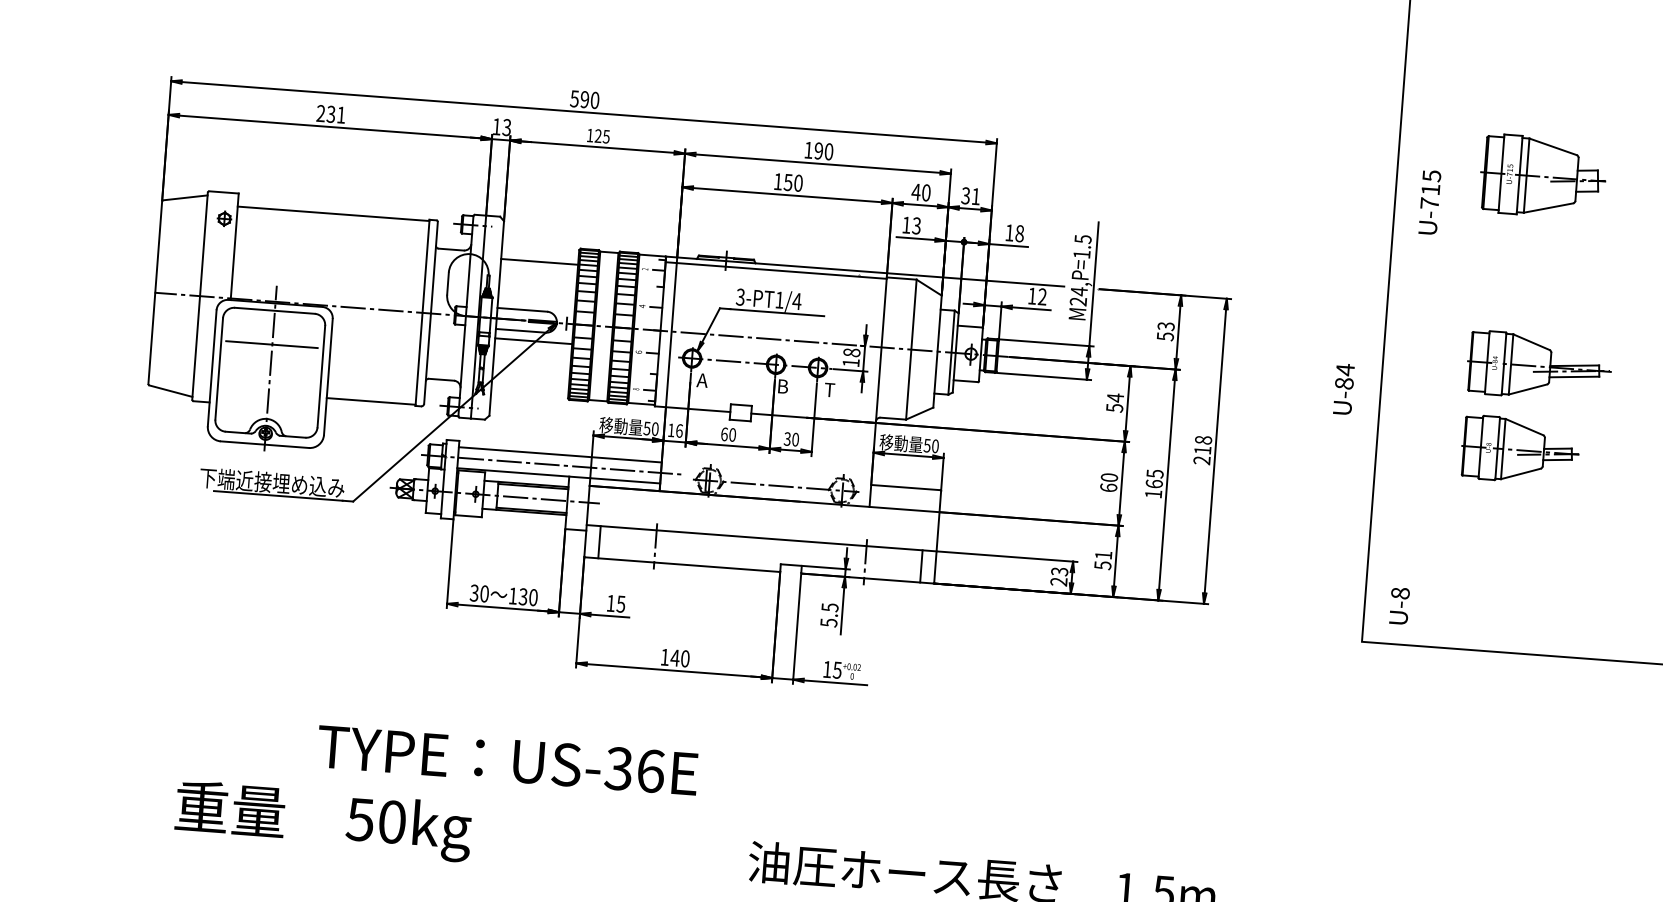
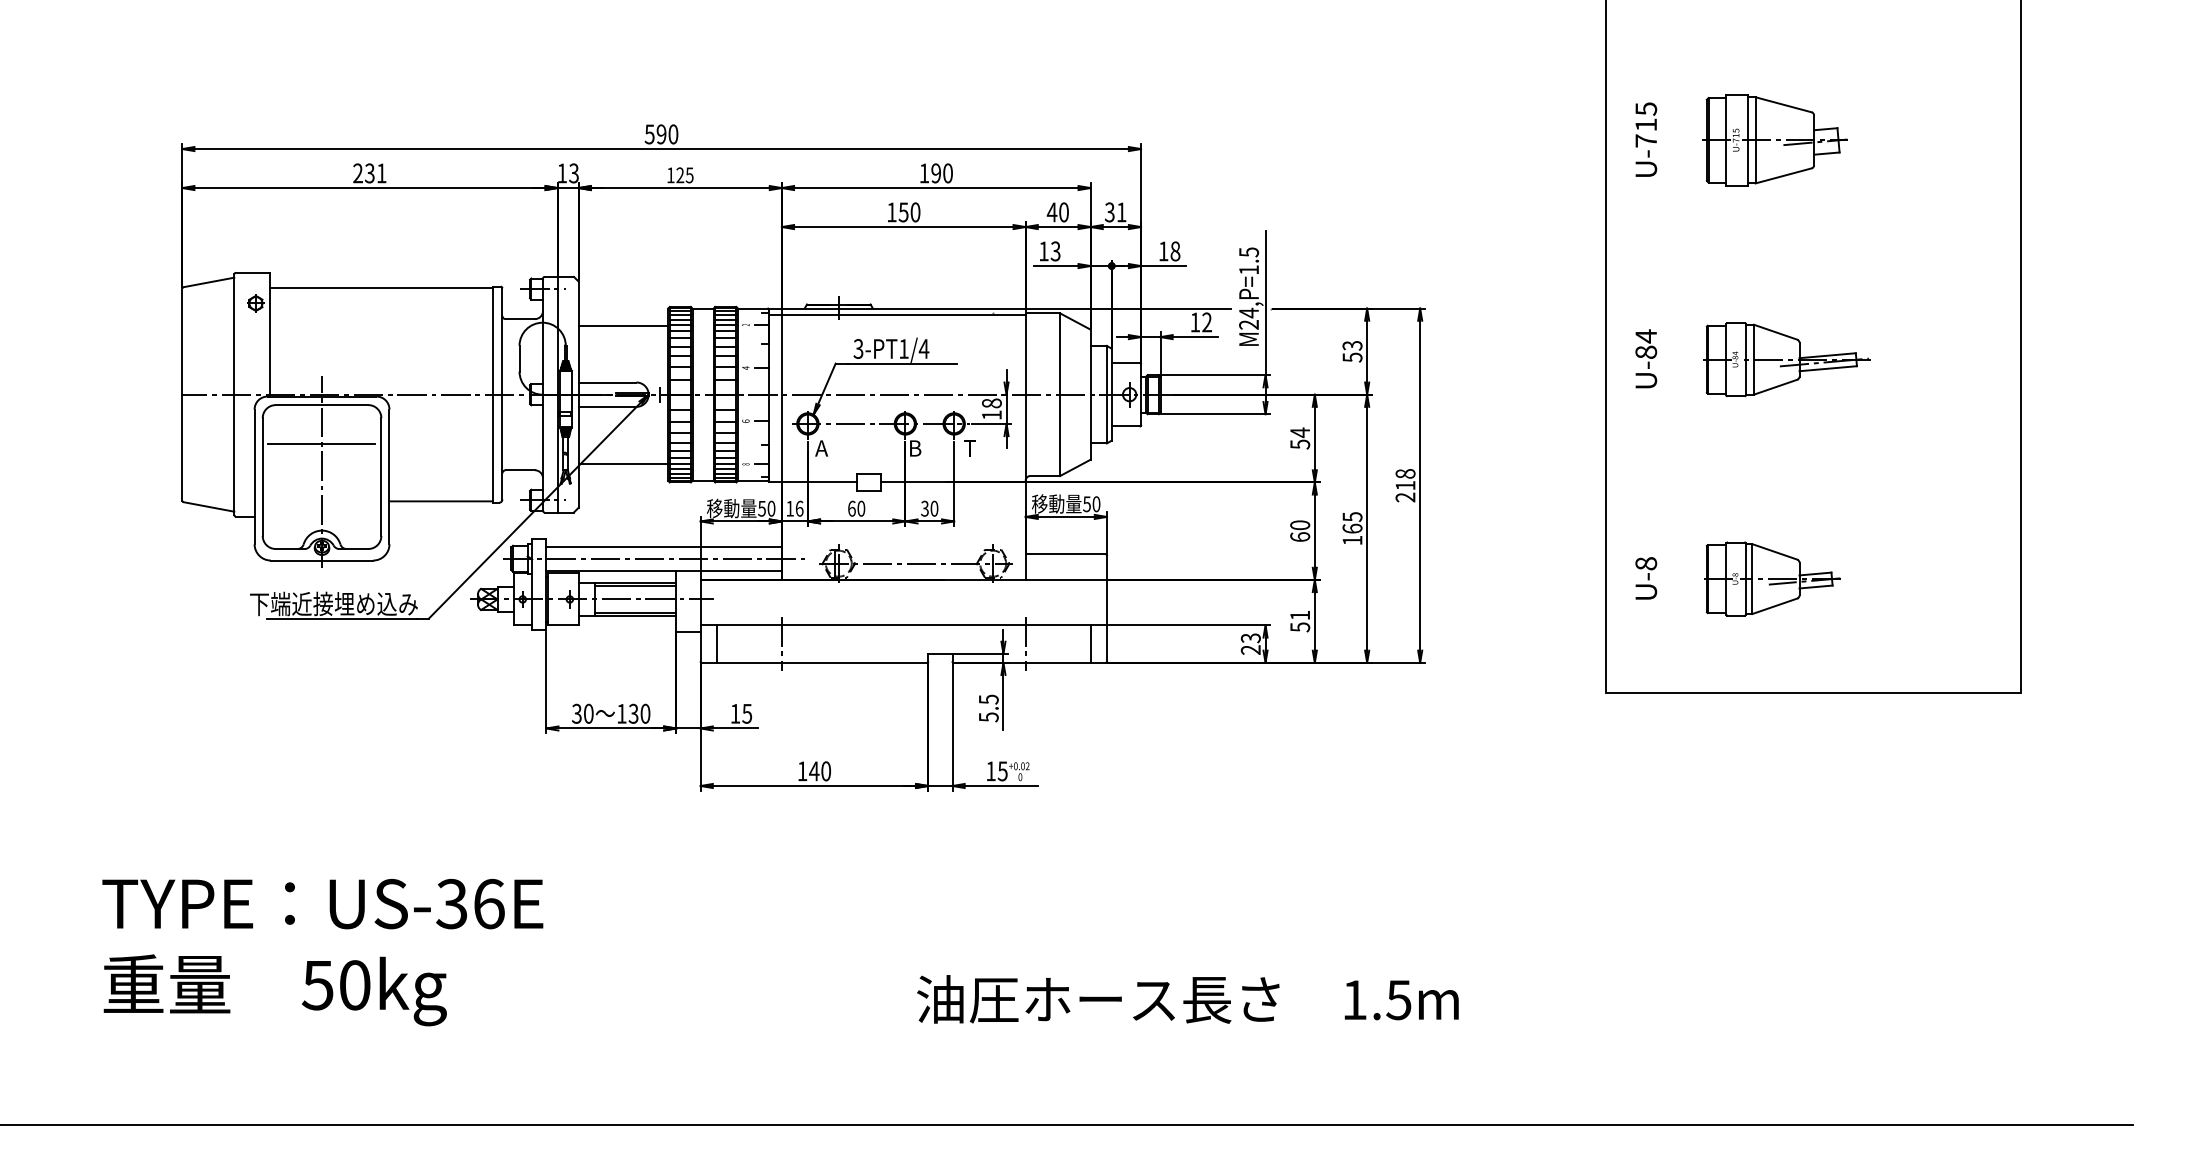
text: (1430, 202) -> (1646, 139), moved
line: (533, 341) -> (623, 463), moved
text: (1344, 388) -> (1646, 358), moved
part: (1520, 449) -> (1772, 578), moved
text: (1399, 606) -> (1646, 578), moved
text: (507, 760) -> (322, 904), moved
text: (322, 821) -> (274, 990), moved

